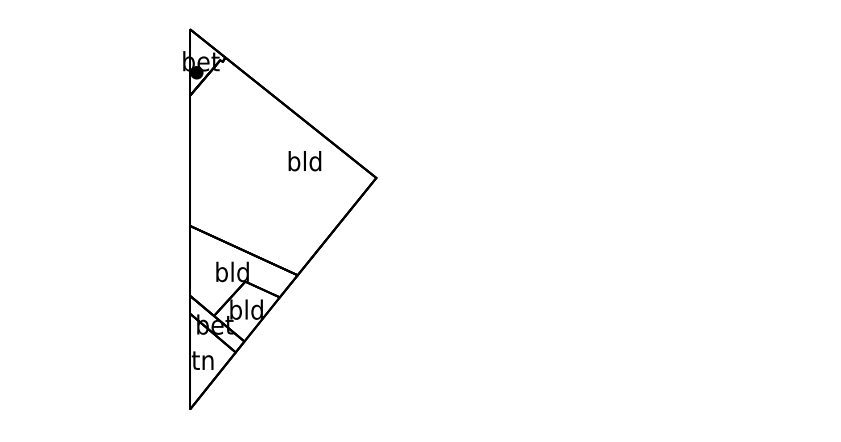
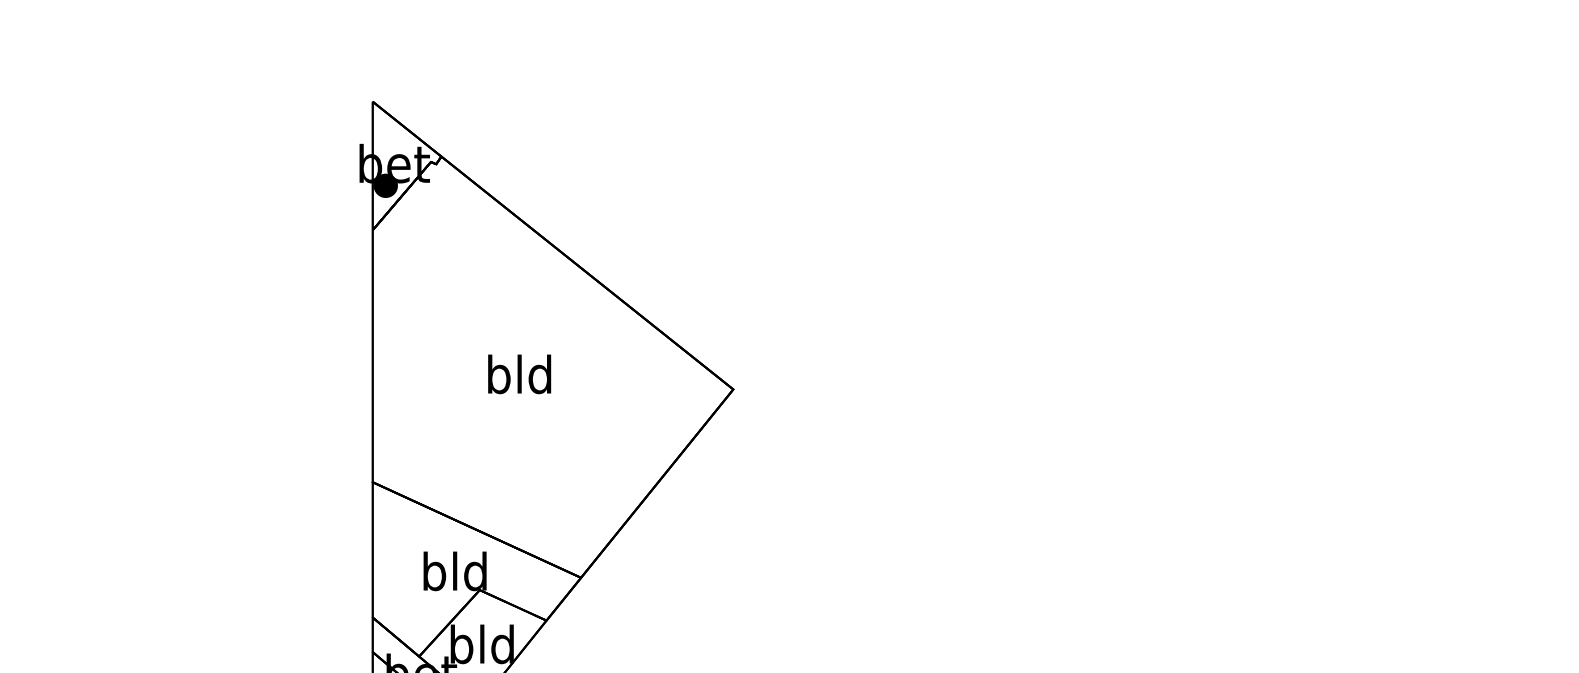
text: (304, 161) -> (518, 374), moved

